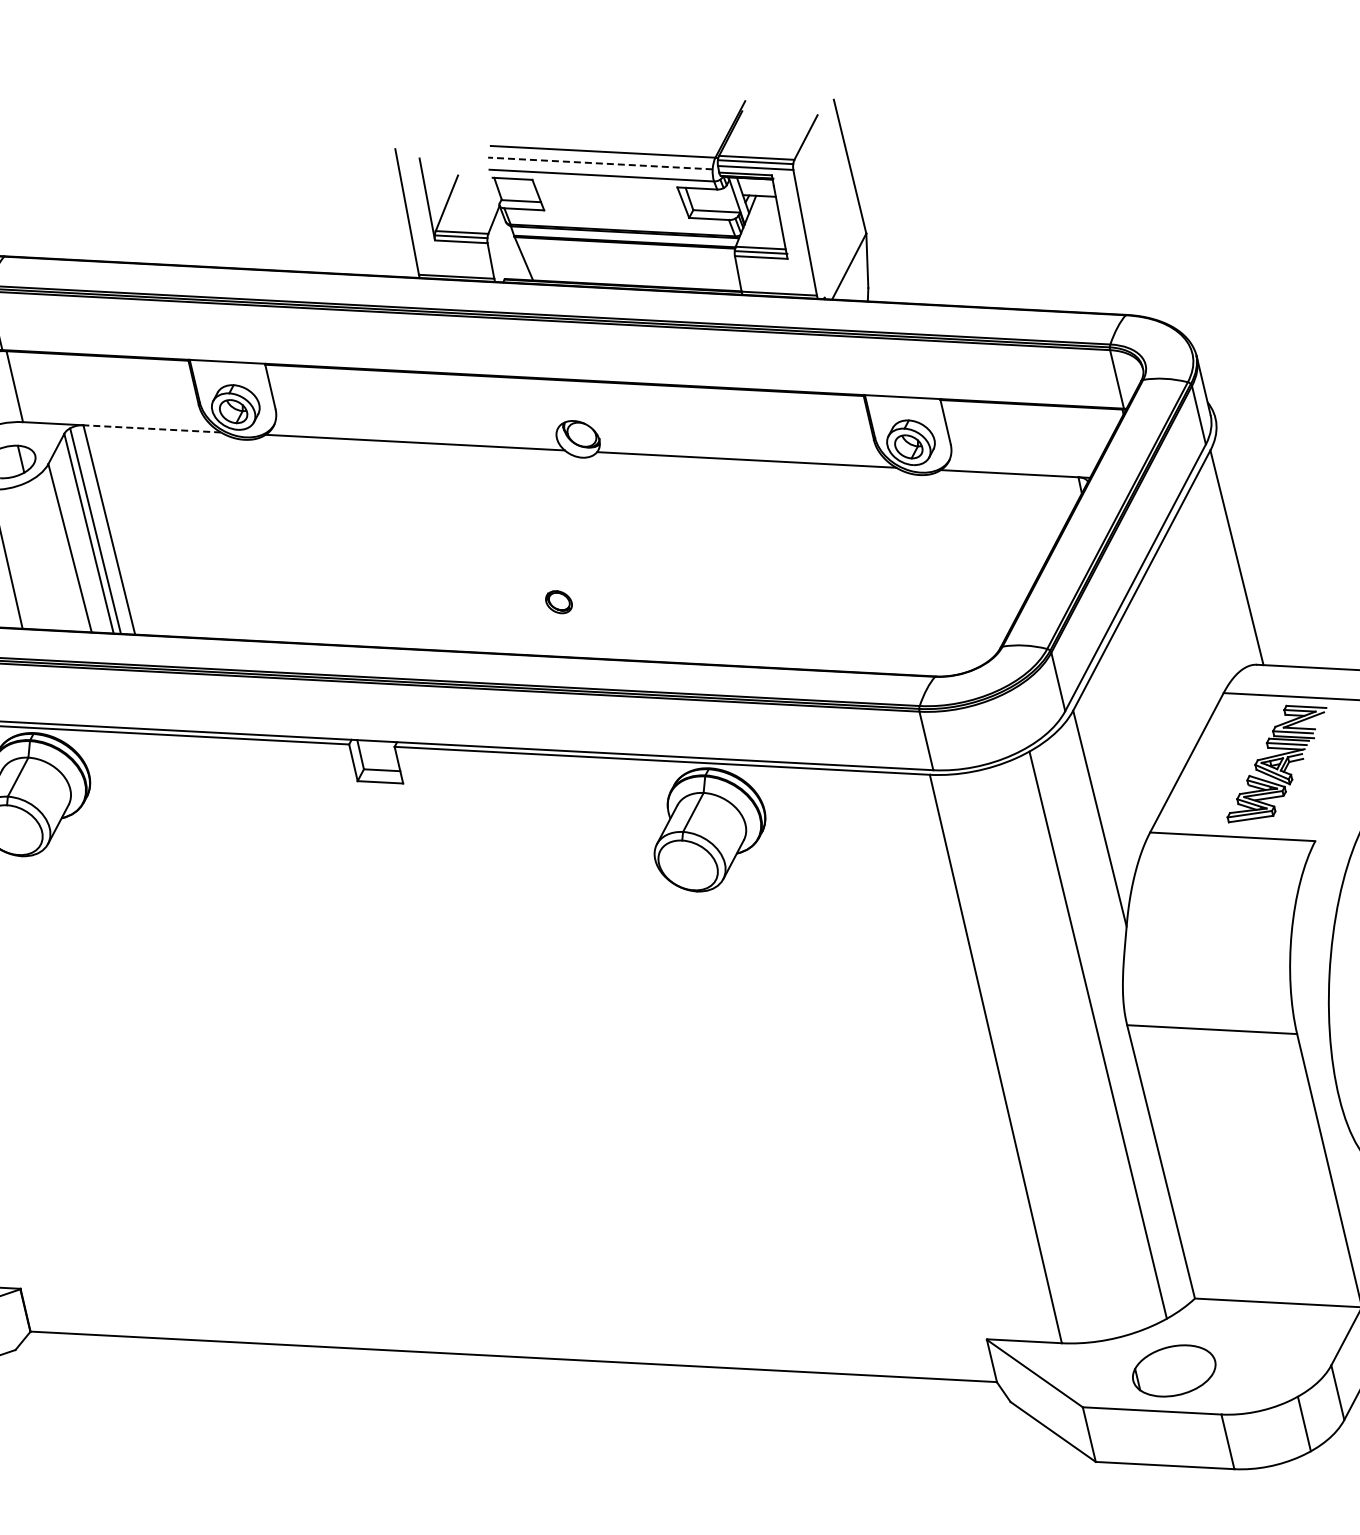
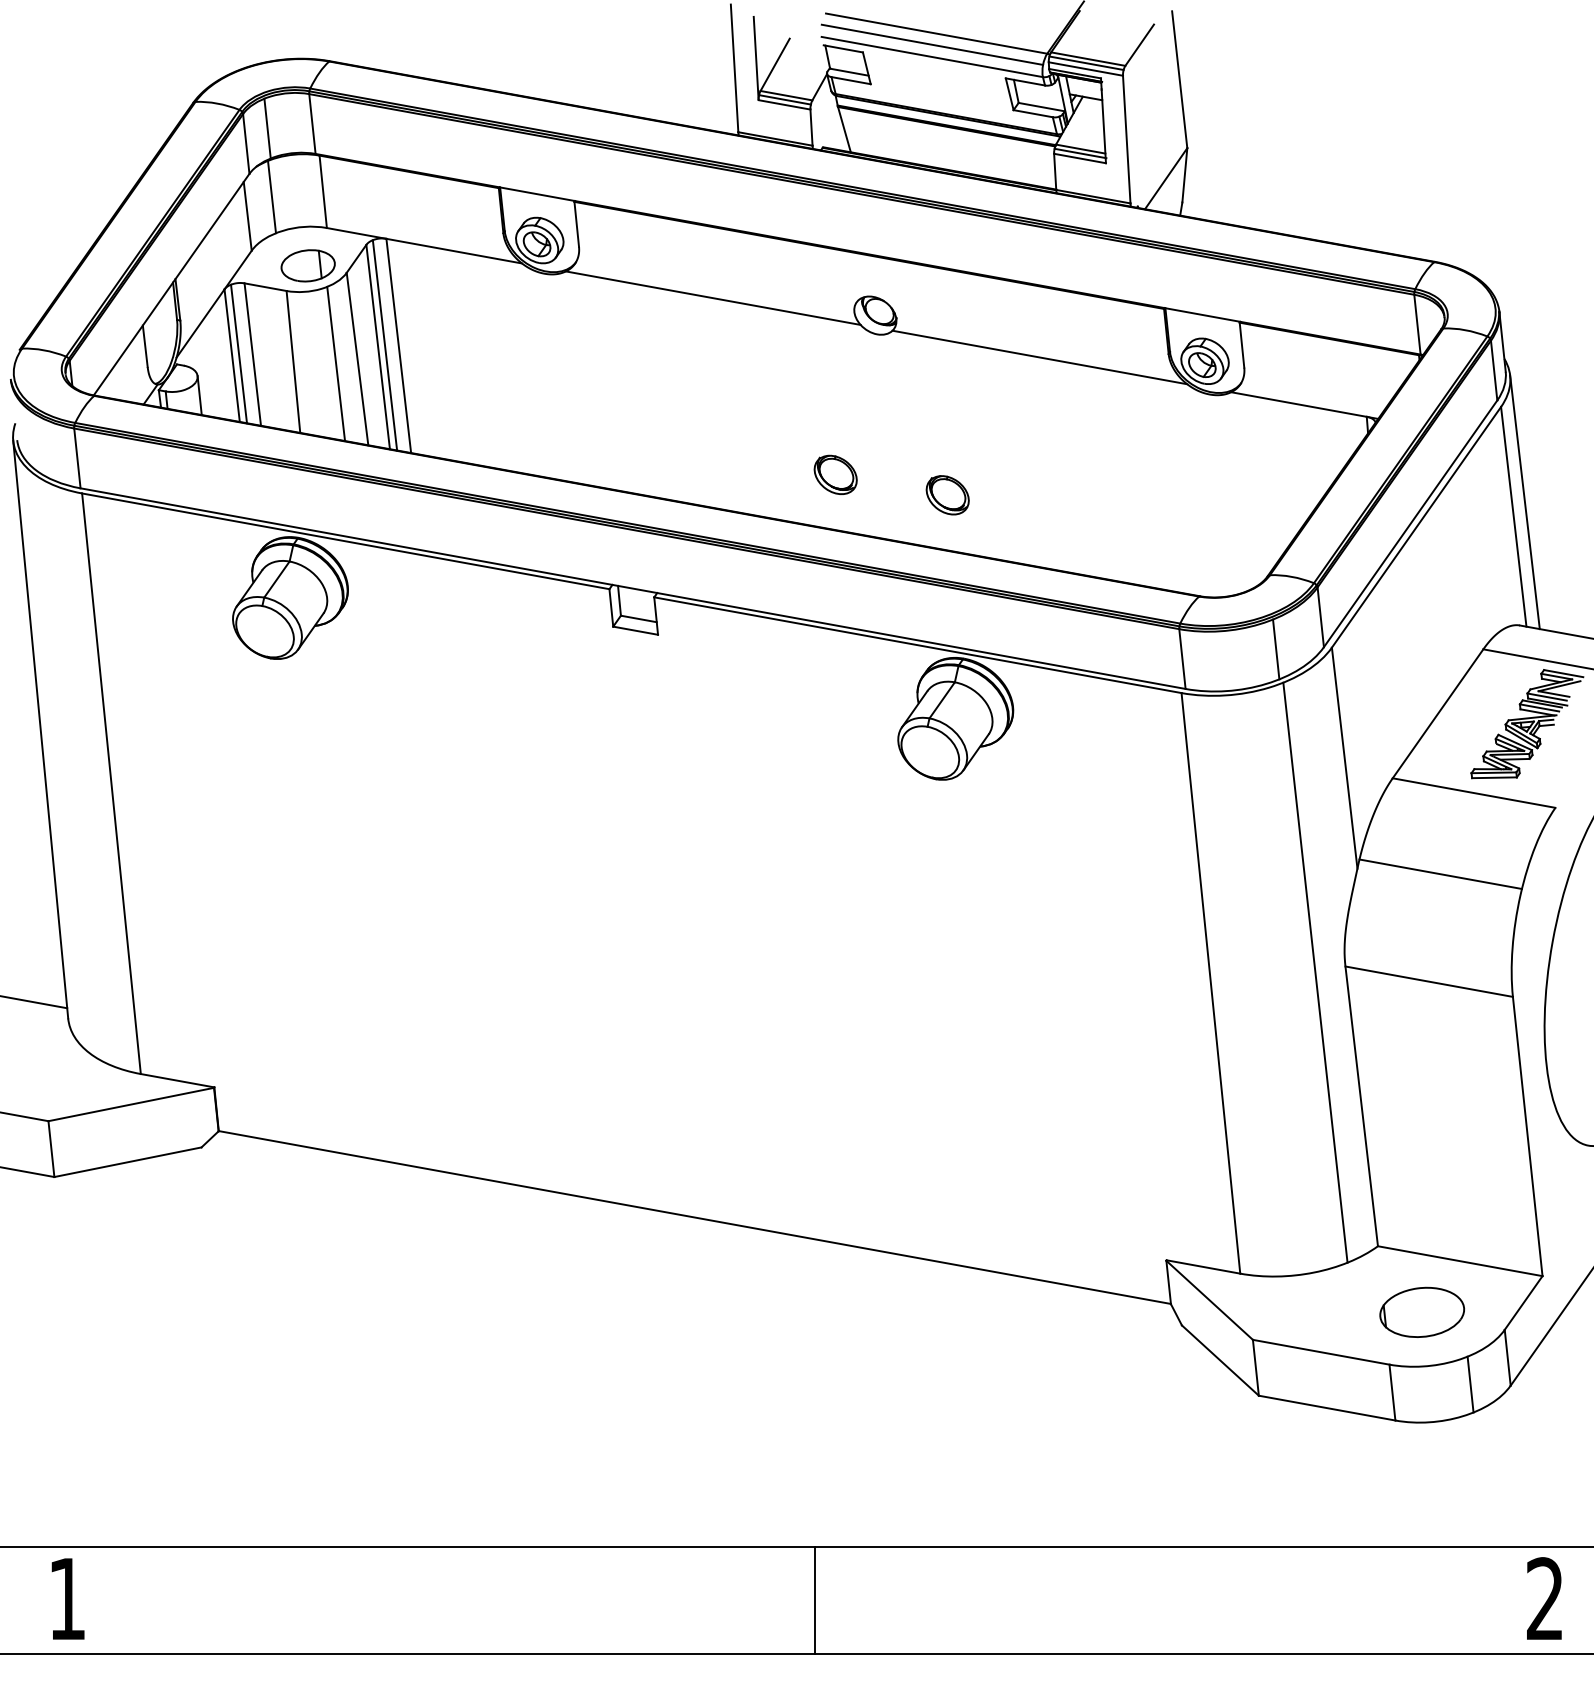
line: (599, 163) -> (931, 44), dashed -> solid
line: (152, 429) -> (454, 251), dashed -> solid
line: (1245, 542) -> (1524, 502), added
line: (49, 555) -> (336, 363), added
part: (558, 601) -> (835, 474), size x1.67
part: (672, 608) -> (947, 495), added
line: (1018, 719) -> (1276, 649), added
line: (1209, 920) -> (1440, 873), added
part: (1174, 1369) -> (1422, 1311), moved

